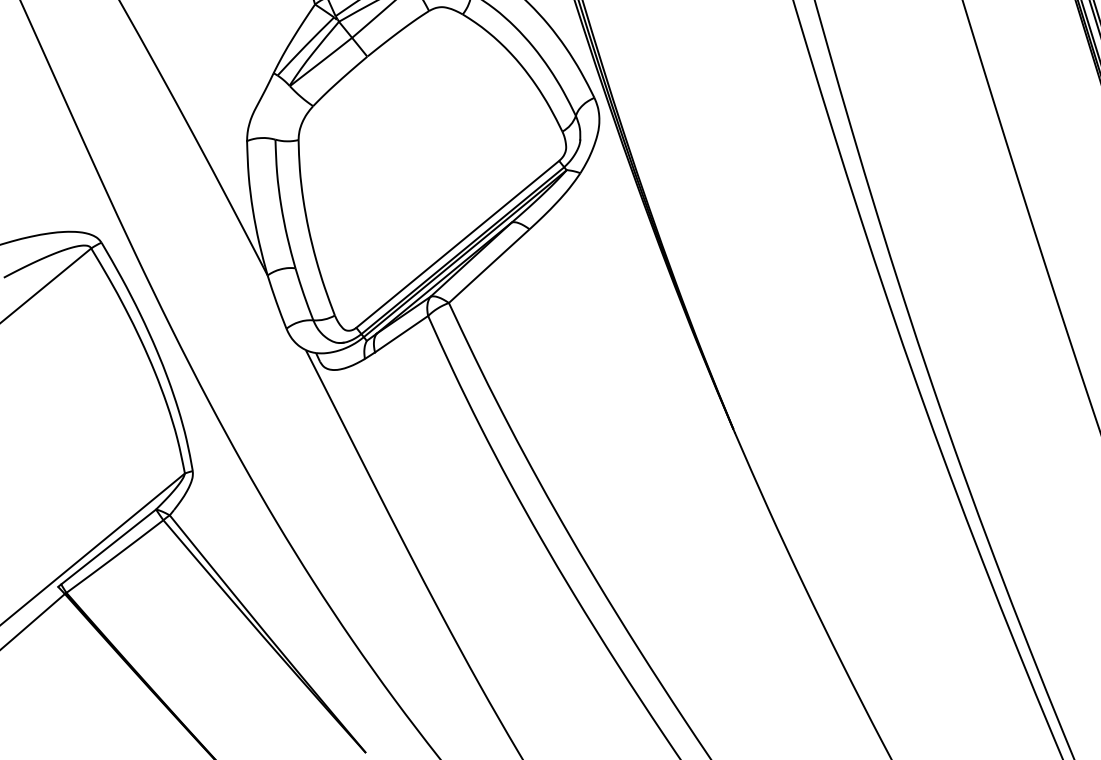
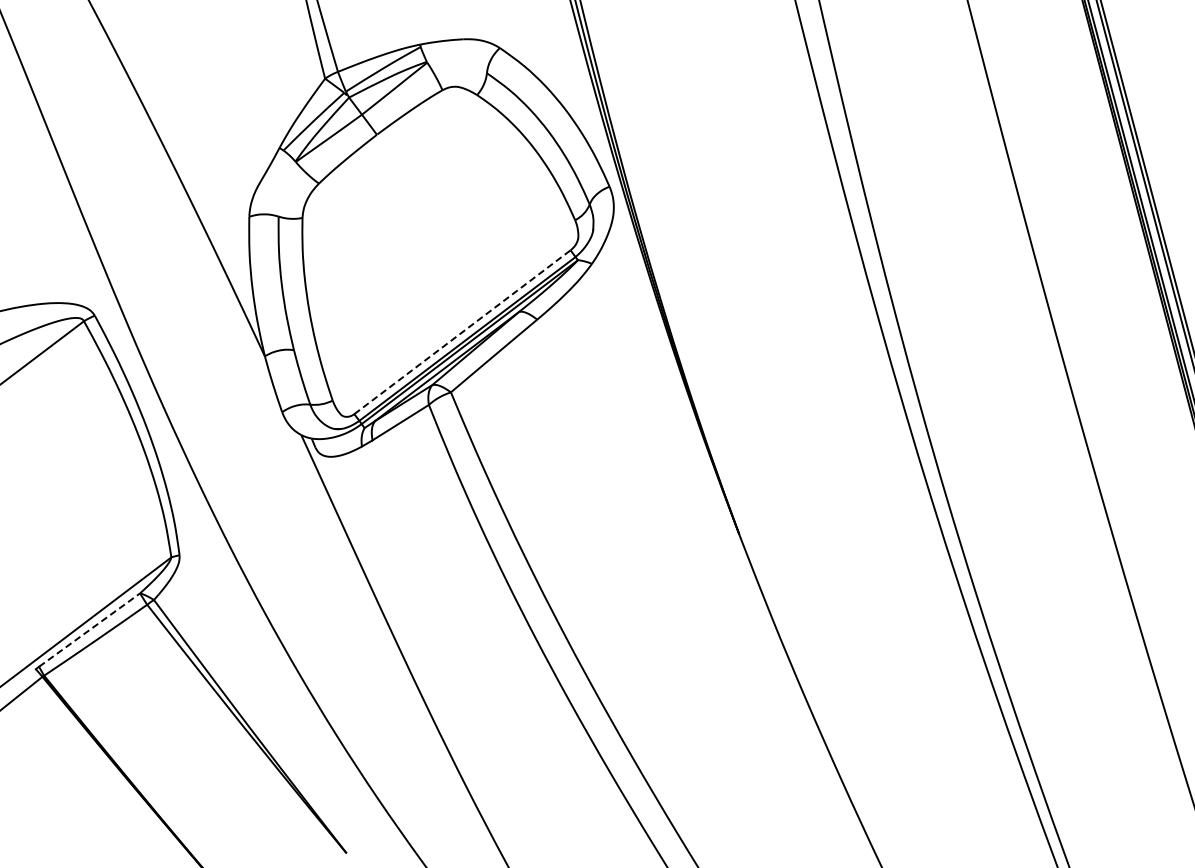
line: (457, 244) -> (462, 332), solid -> dashed
line: (109, 546) -> (90, 629), solid -> dashed

